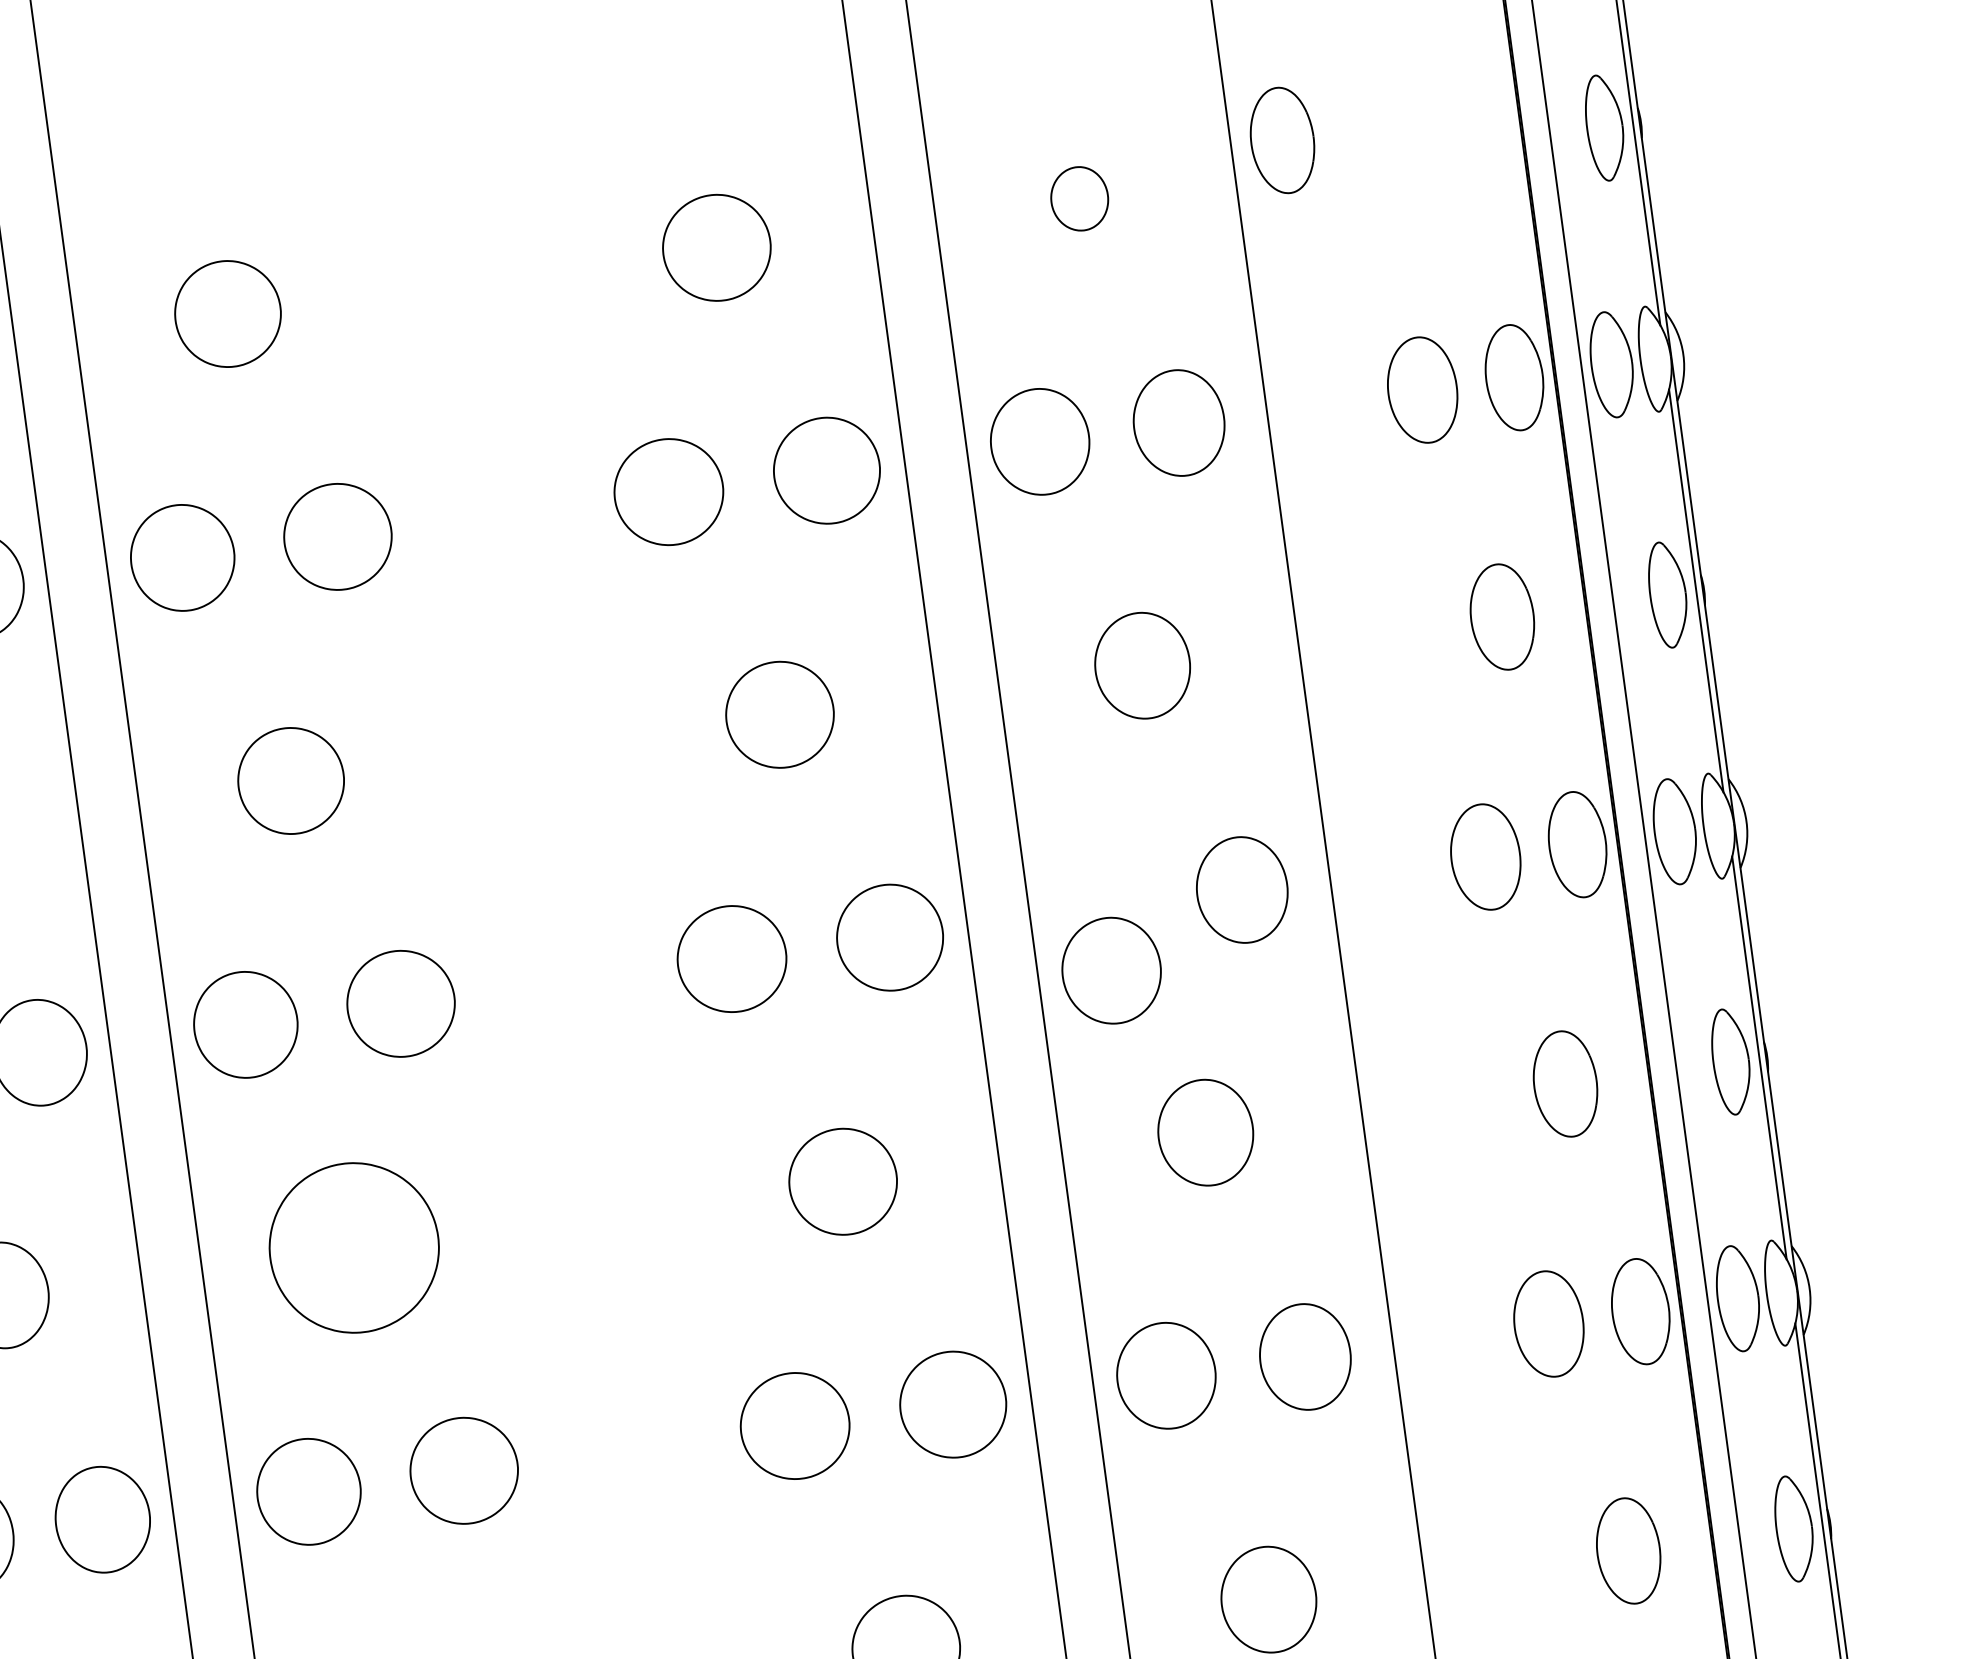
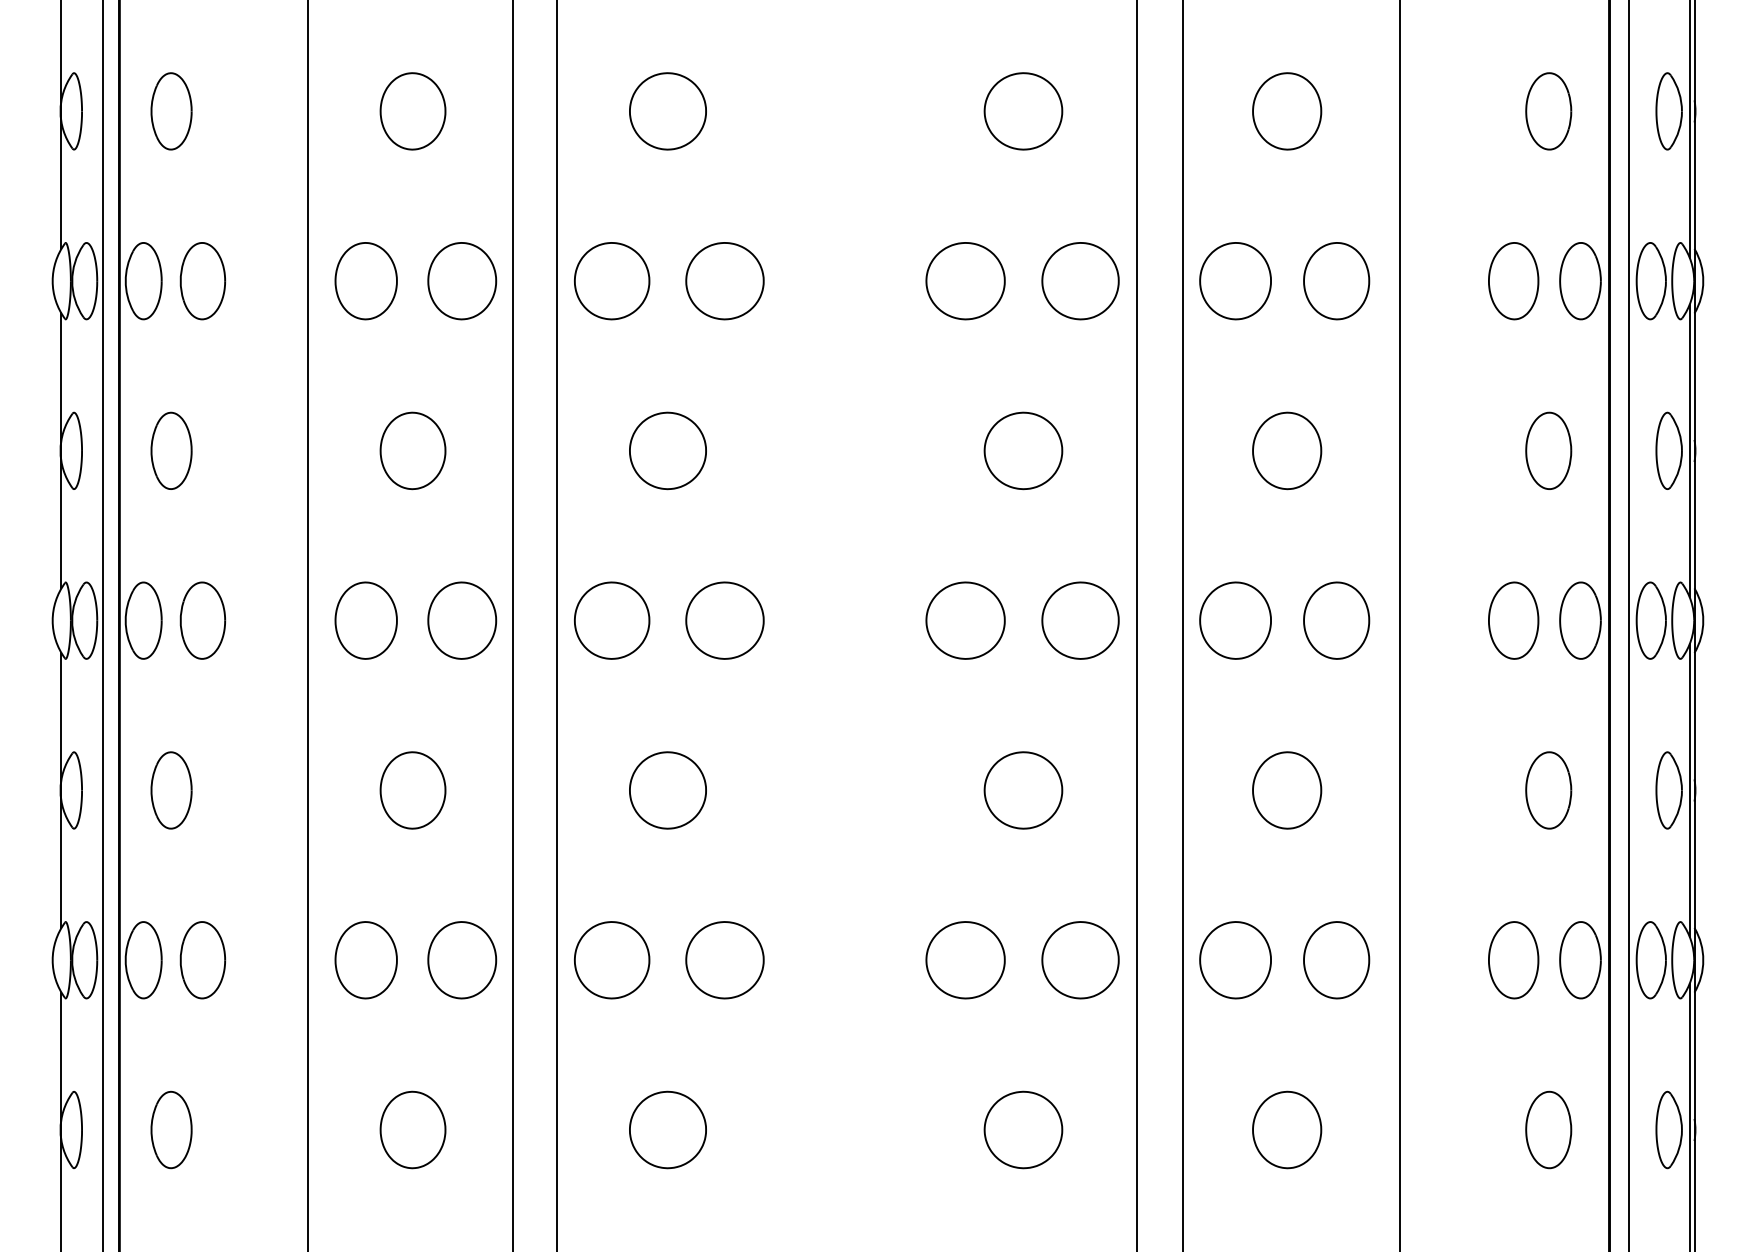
part: (1282, 140) -> (1548, 111), moved
part: (1080, 198) -> (1287, 111), size x1.67
part: (1111, 970) -> (1235, 620), moved
part: (353, 1248) -> (667, 790), size x0.62

